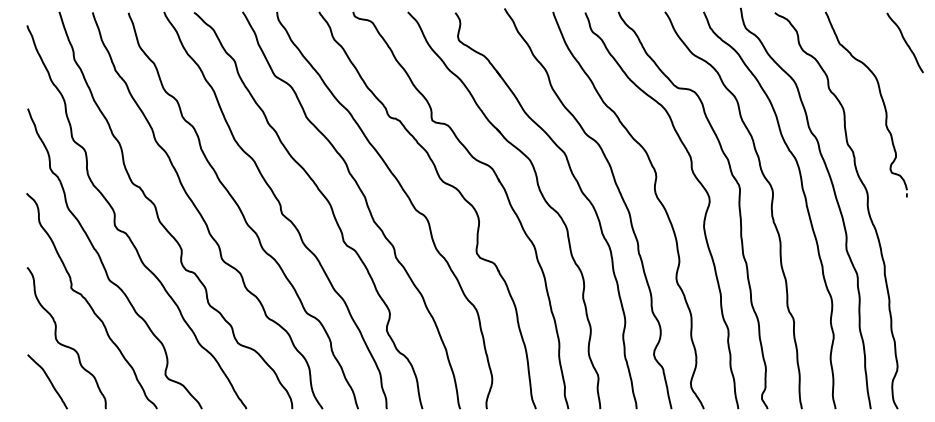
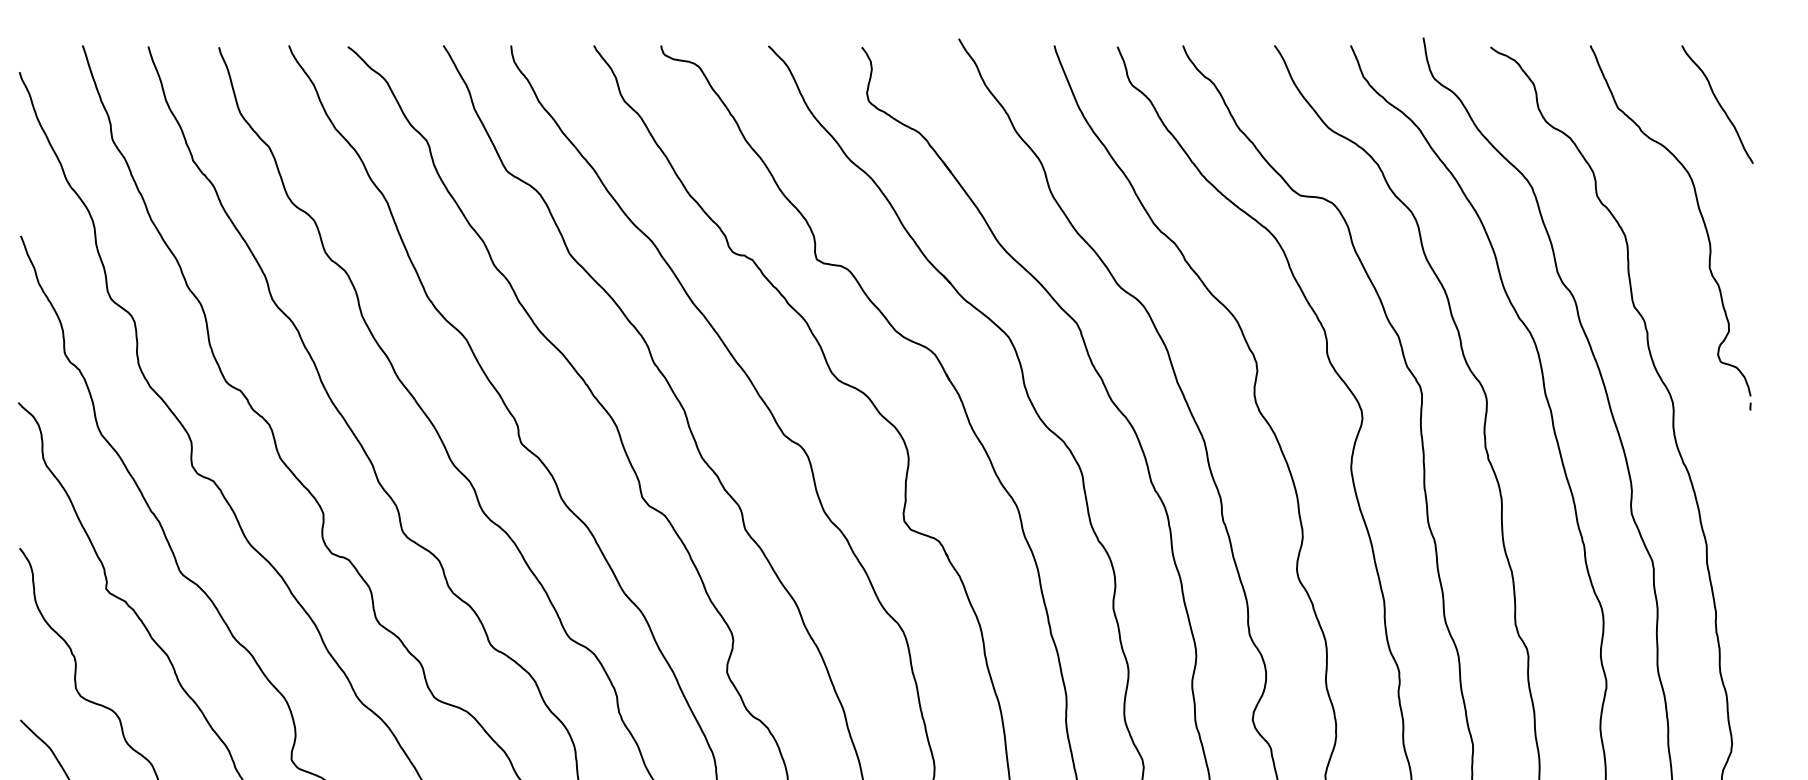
curve: (904, 41) -> (1716, 101), moved

